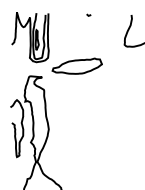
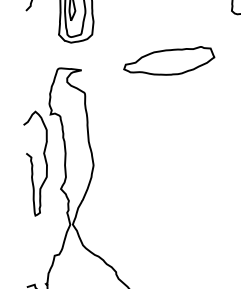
part: (76, 65) -> (167, 59), moved

